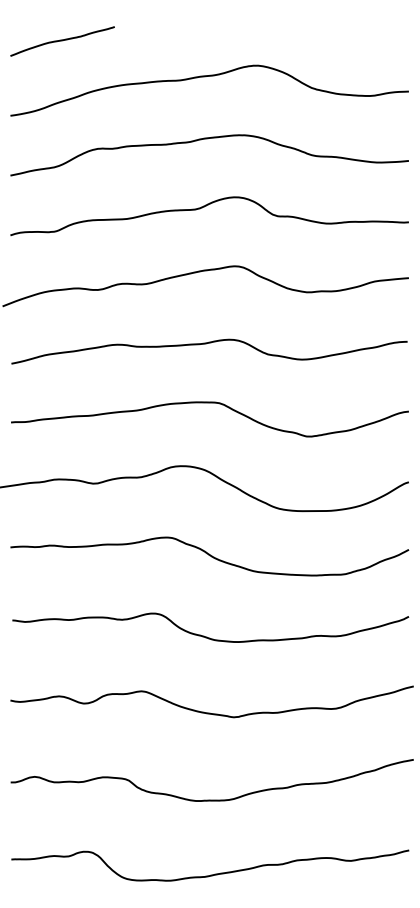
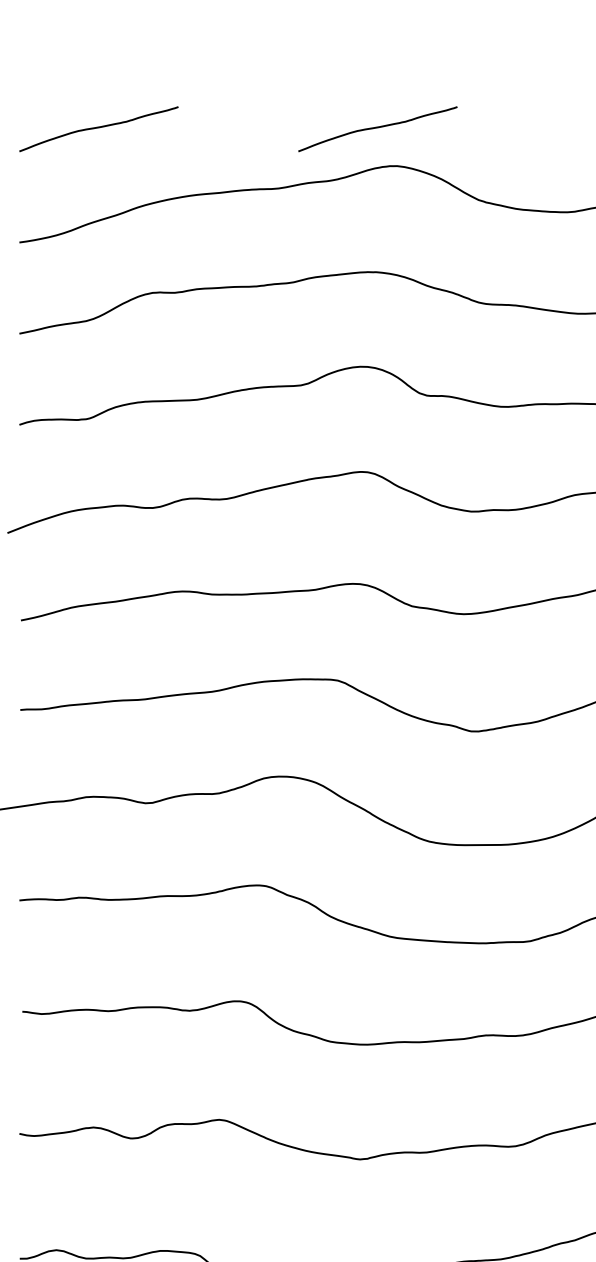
curve: (245, 41) -> (377, 129), added

